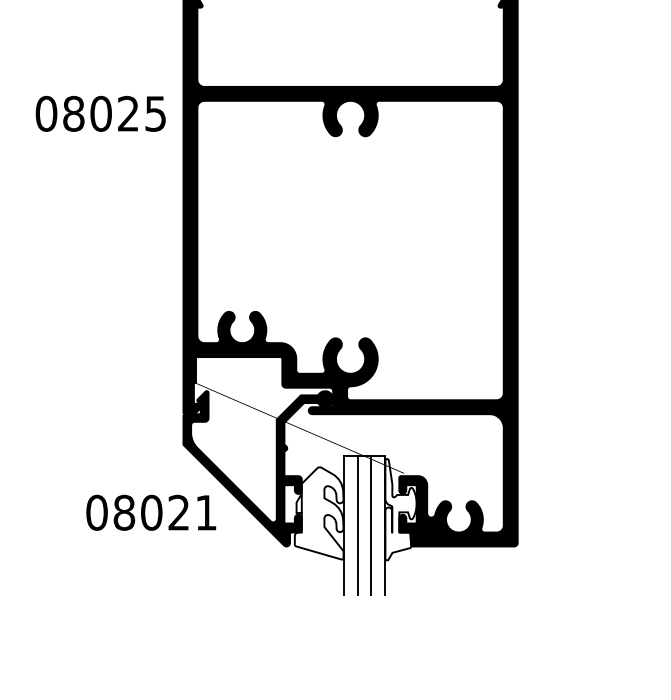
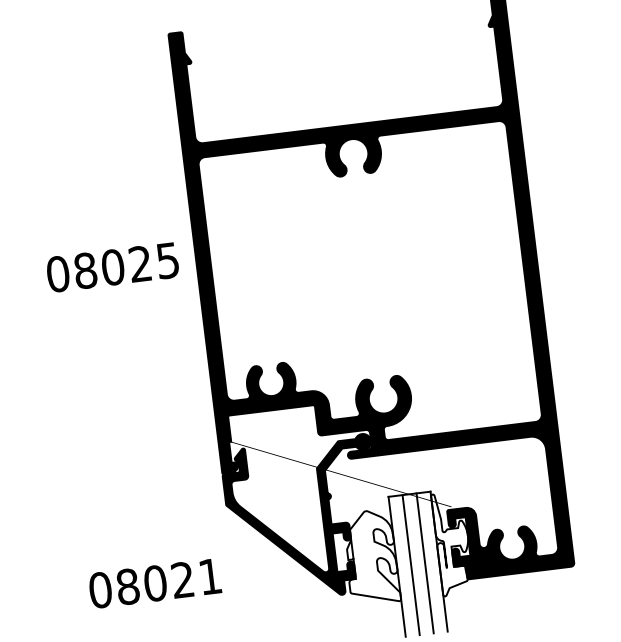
text: (100, 113) -> (112, 267), moved
text: (151, 512) -> (155, 583), moved

